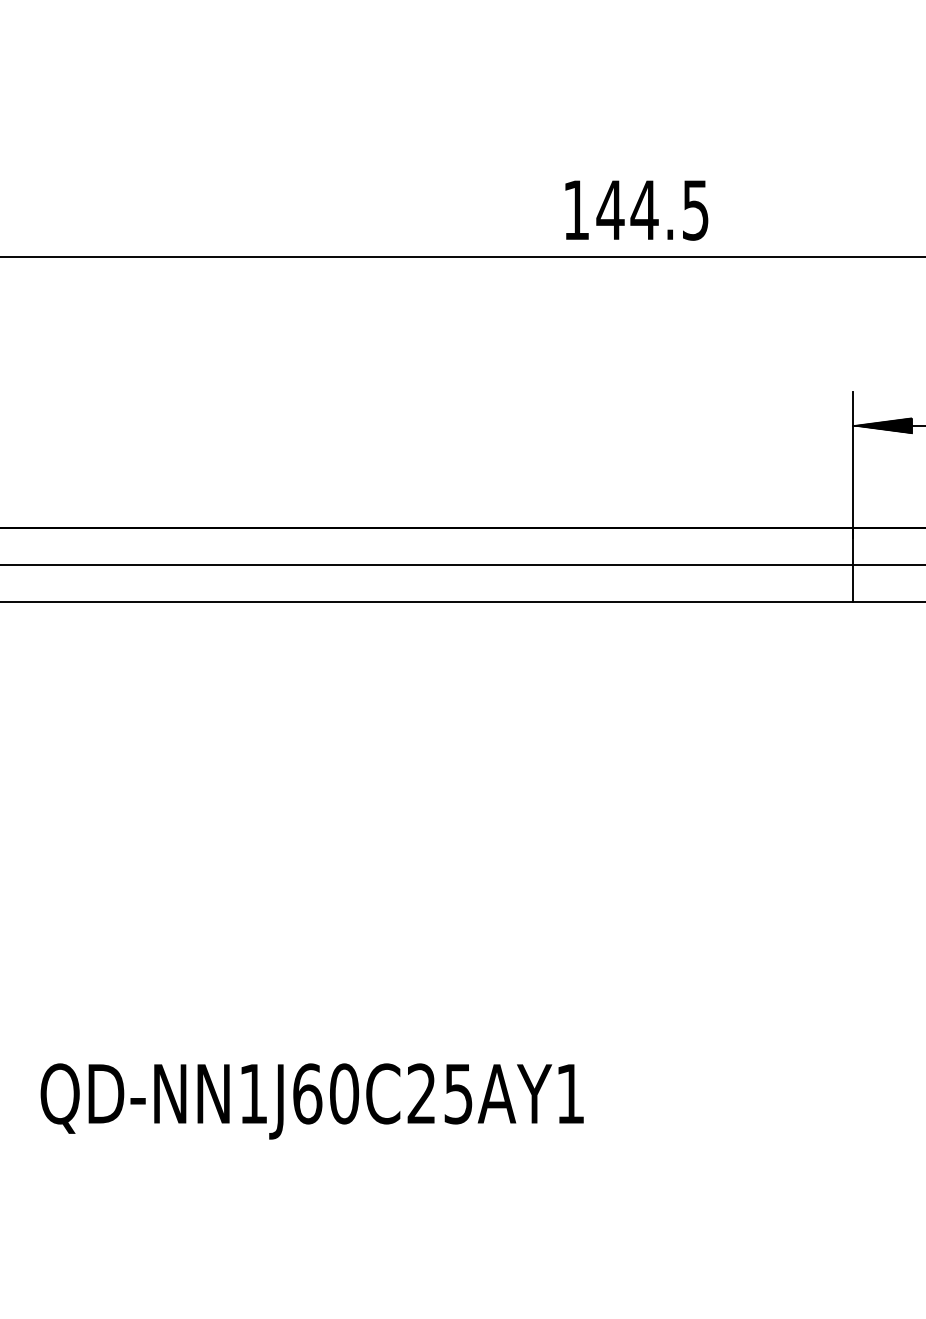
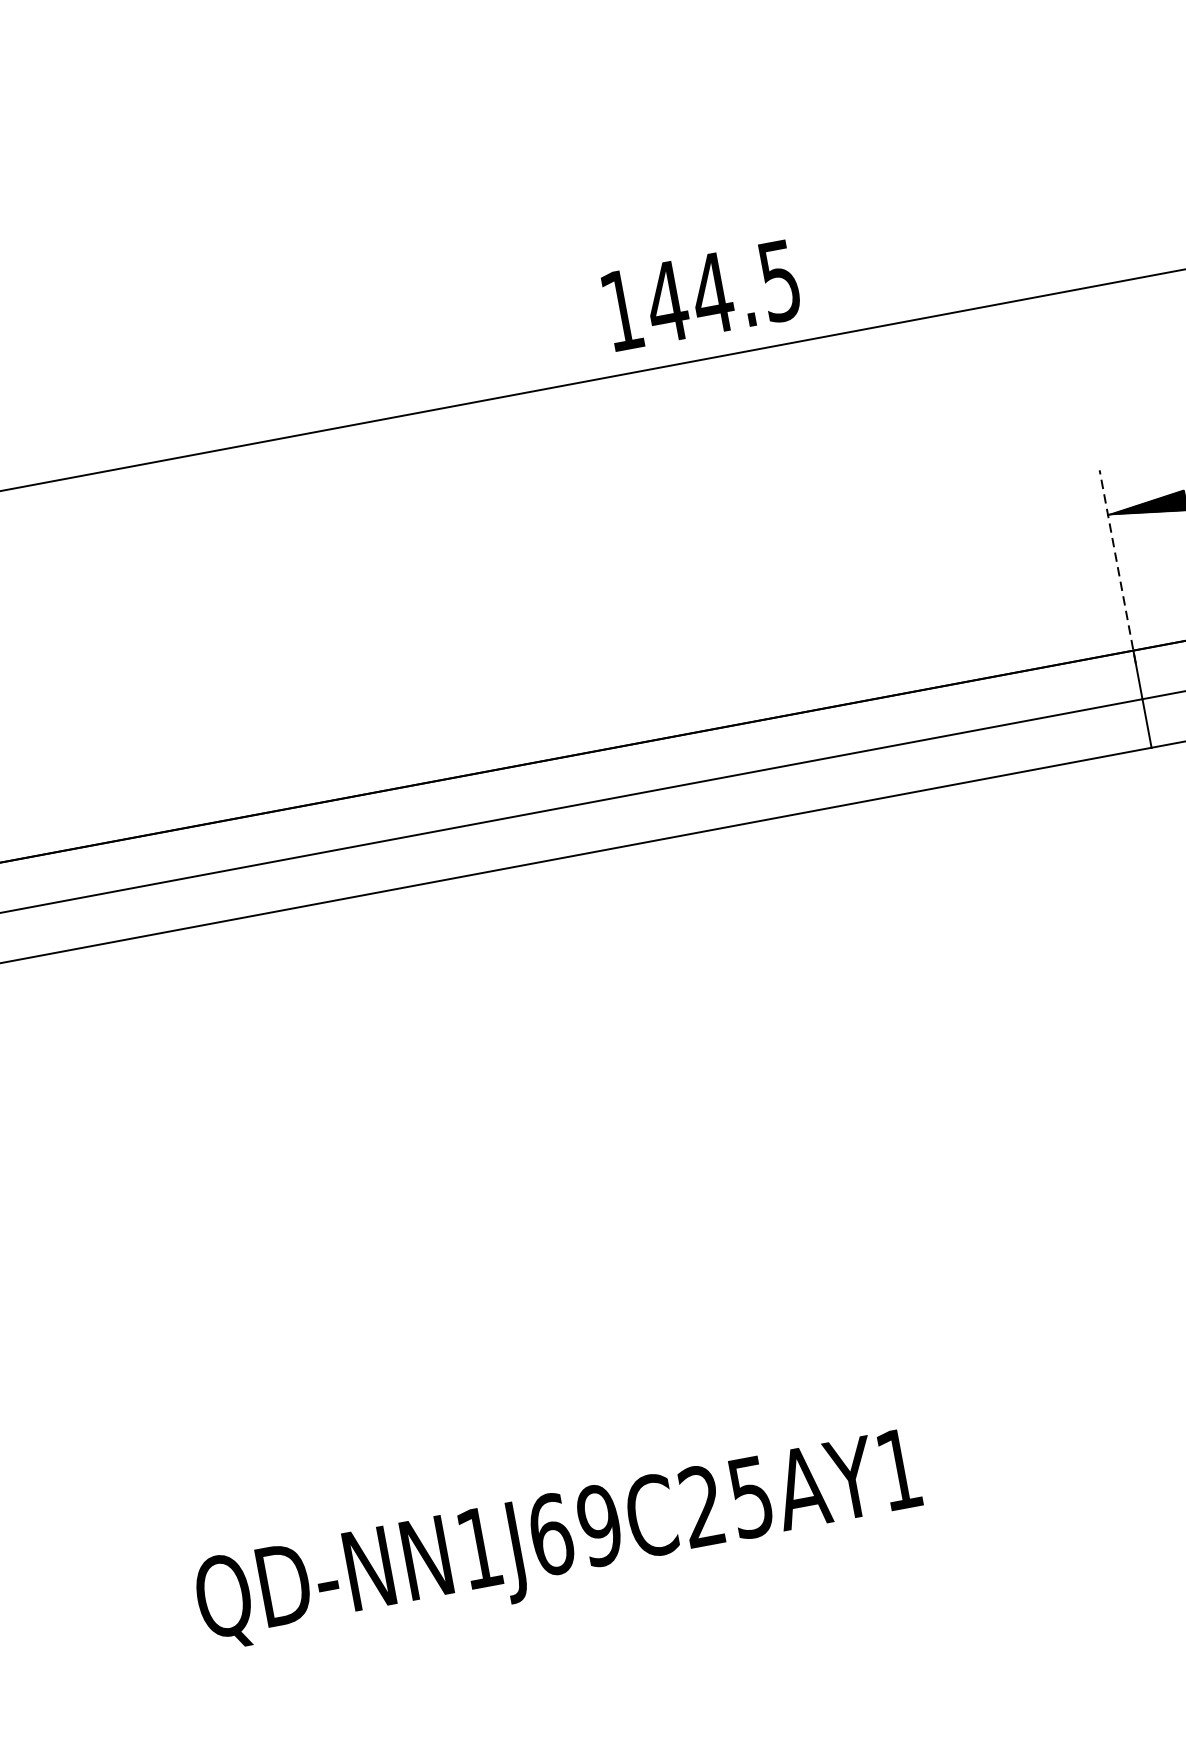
text: (636, 210) -> (701, 295), moved
line: (853, 464) -> (1117, 566), solid -> dashed
text: (344, 1093) -> (599, 1524), QD-NN1J60C25AY1 -> QD-NN1J69C25AY1

